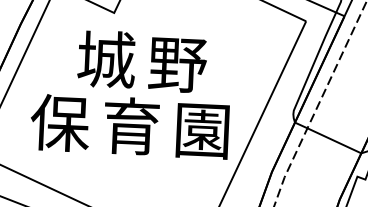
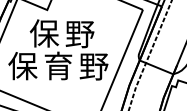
text: (106, 59) -> (44, 33), 城 -> 保
text: (201, 130) -> (93, 66), 園 -> 野

